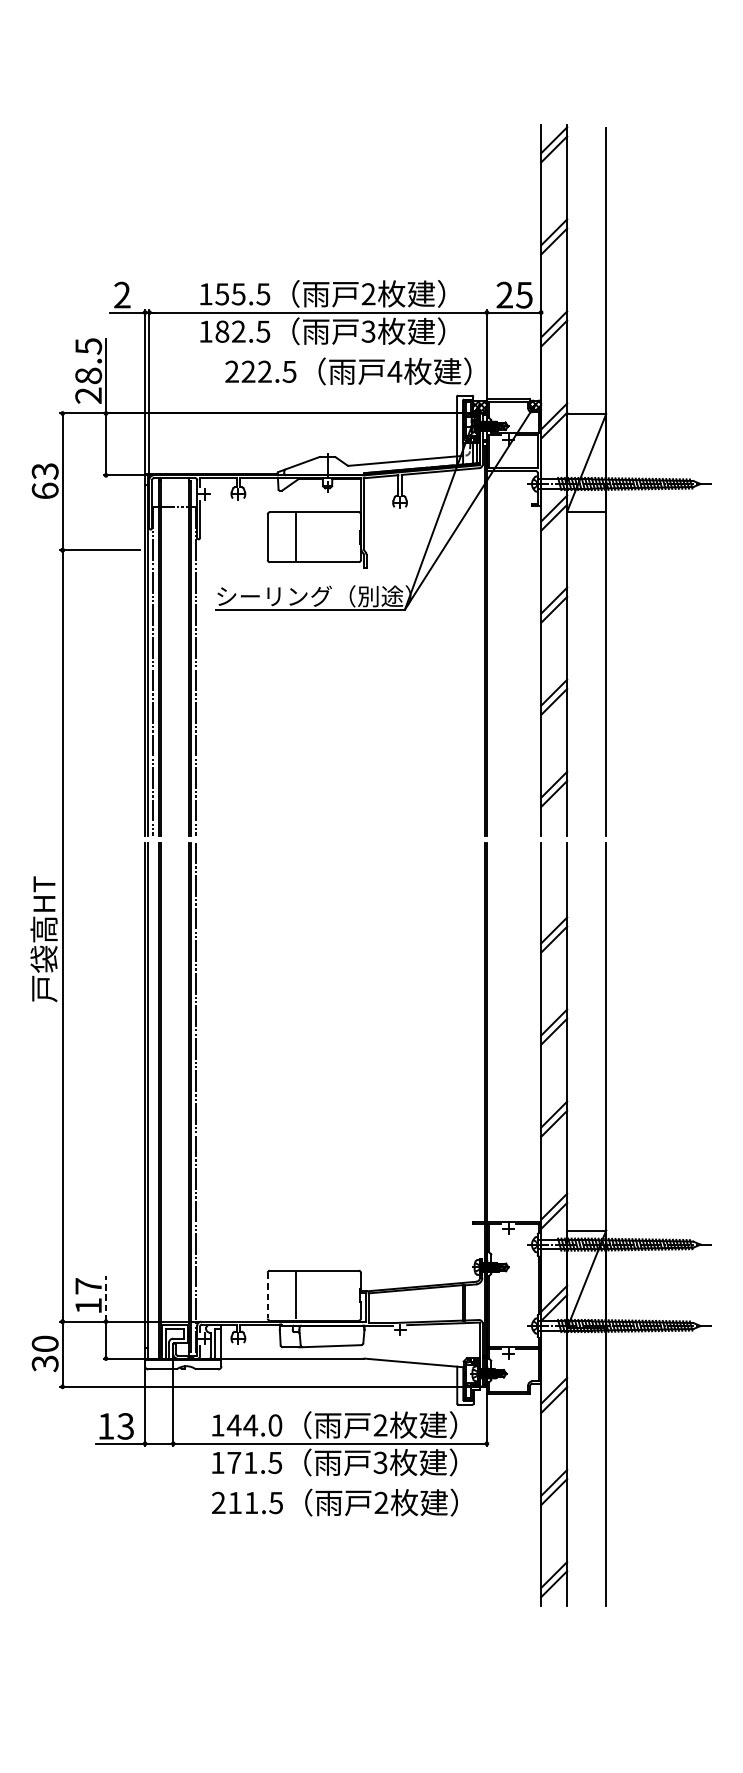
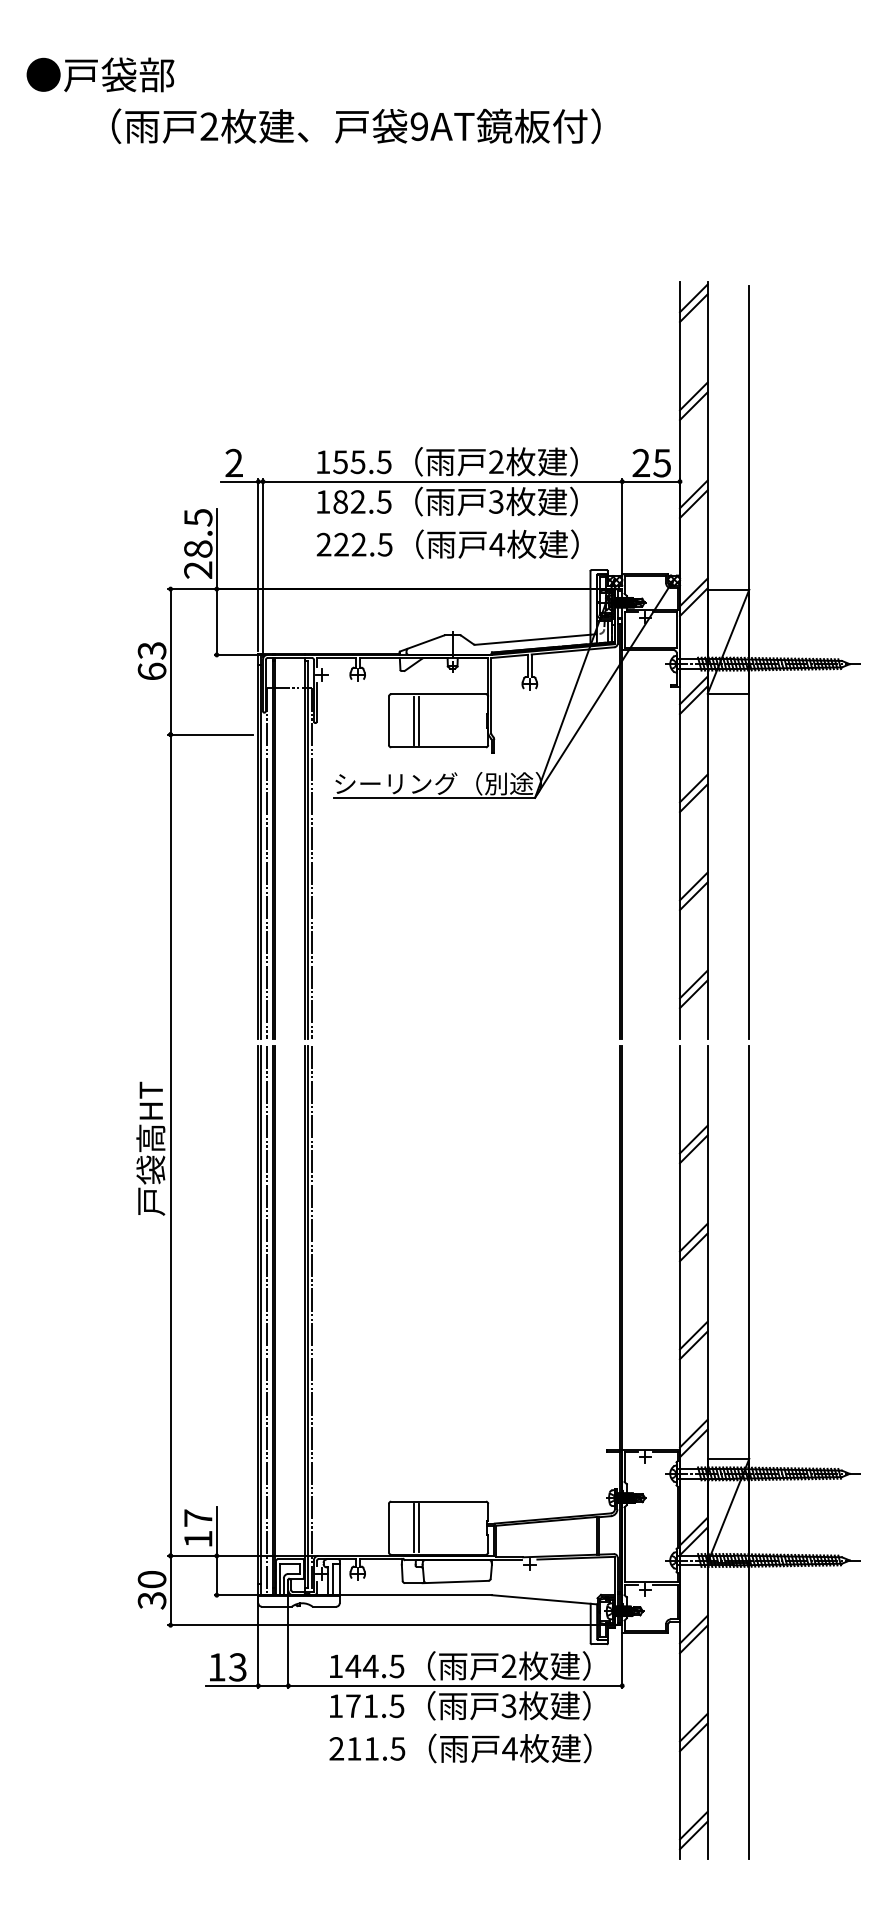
text: (348, 371) -> (447, 544), moved
line: (290, 536) -> (413, 720), added
line: (153, 1100) -> (267, 1320), added
line: (267, 1295) -> (388, 1528), dashed -> solid
line: (290, 1295) -> (413, 1527), added
line: (105, 1298) -> (216, 1531), dashed -> solid
text: (274, 1425) -> (396, 1666), 144.0 -> 144.5
text: (380, 1502) -> (509, 1748), 2 -> 4

